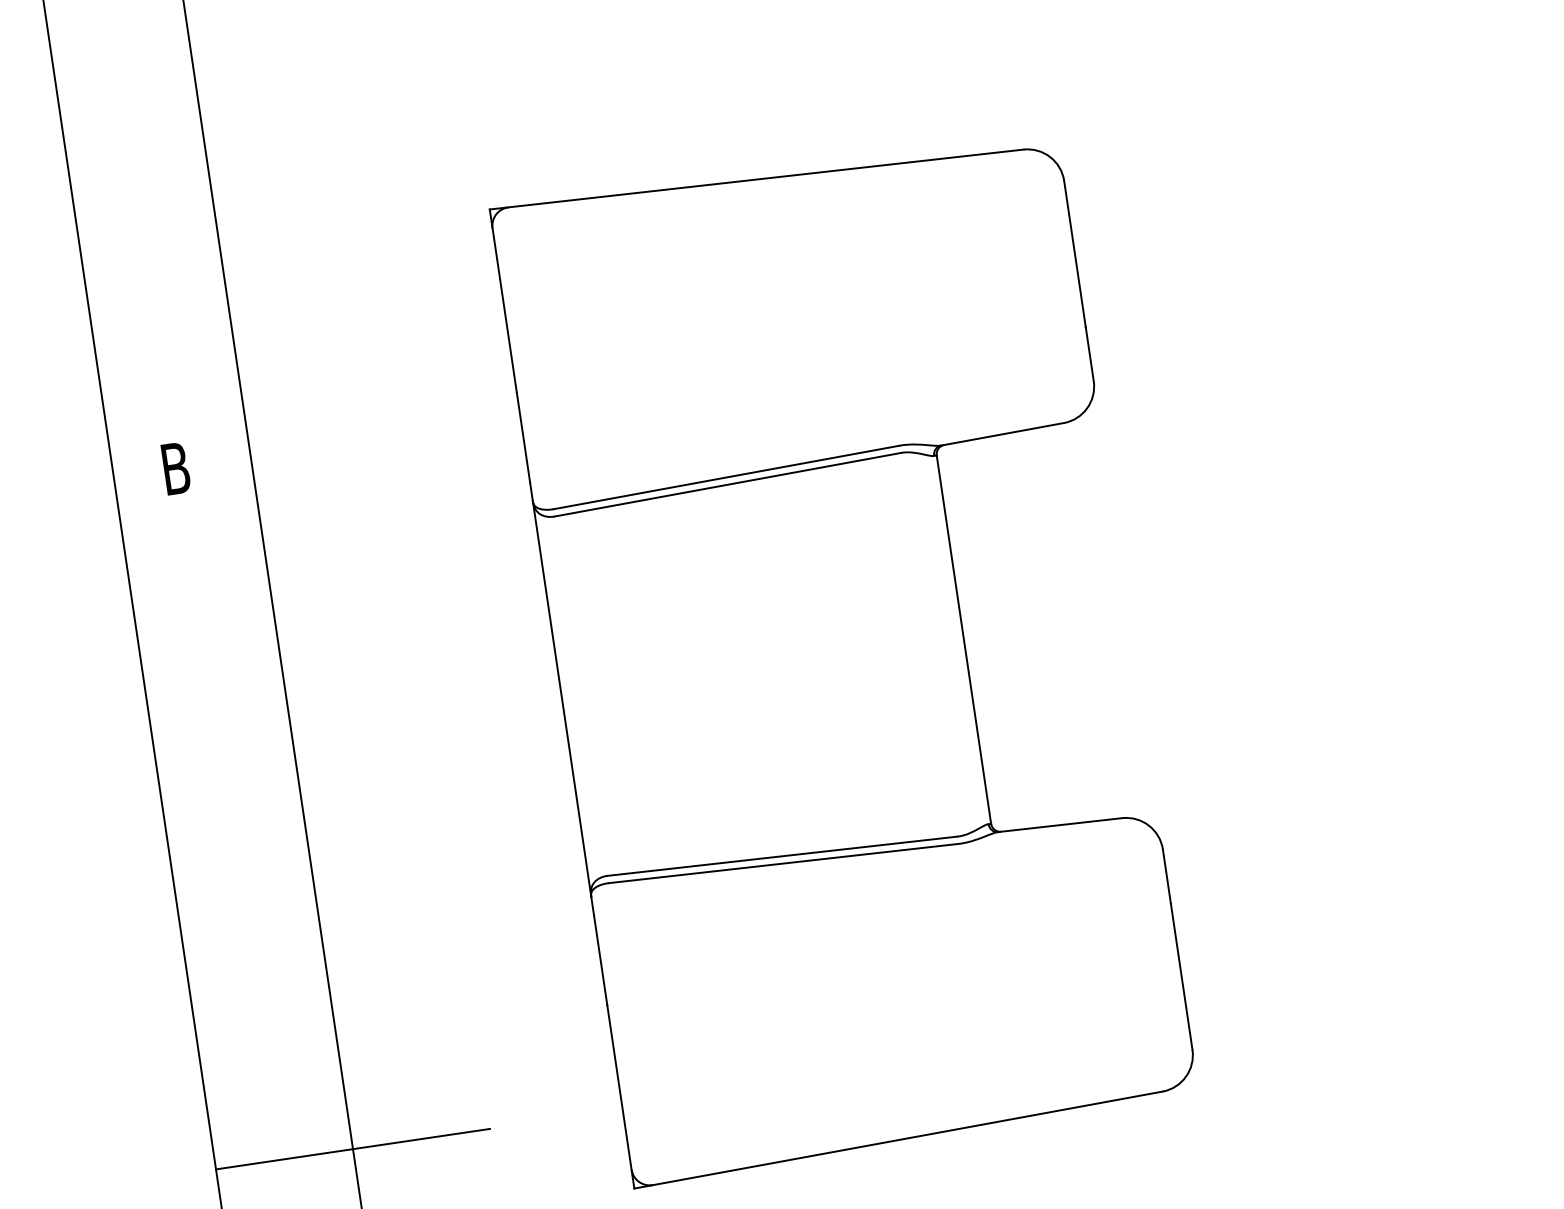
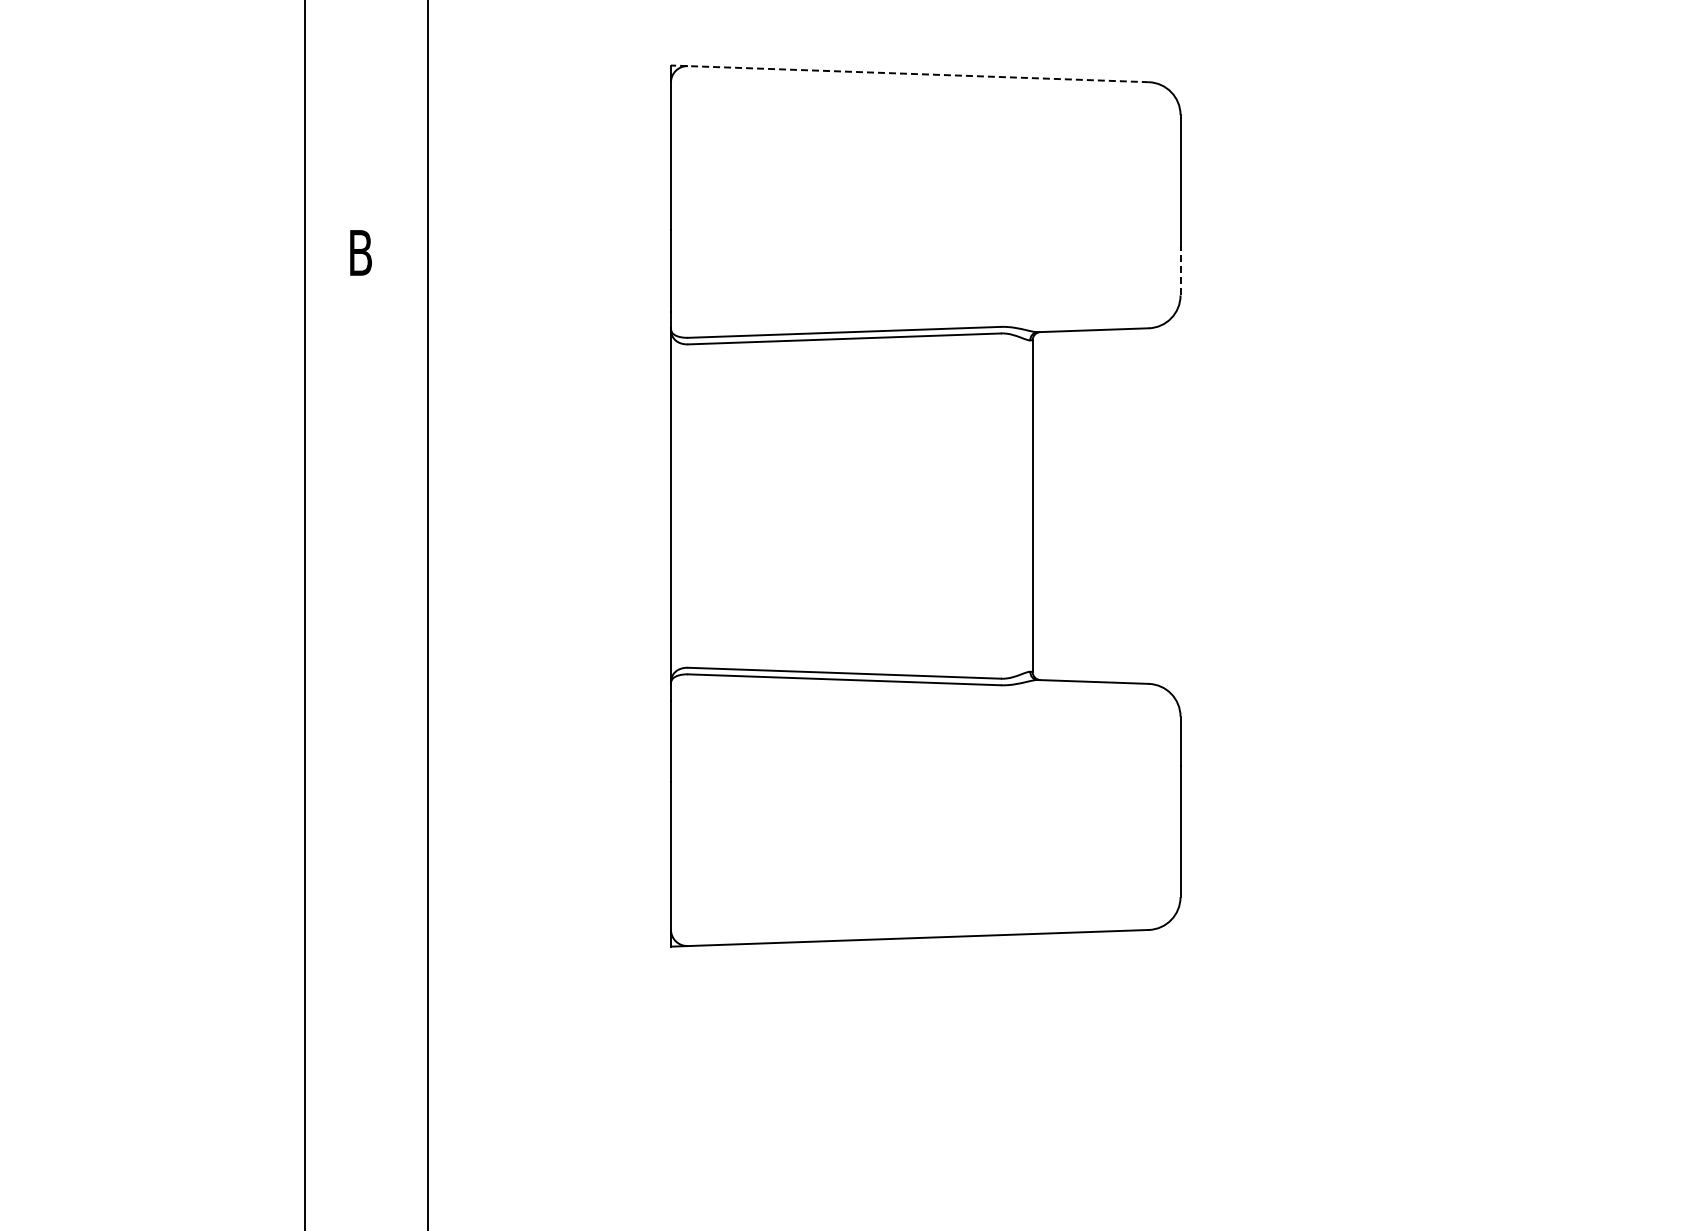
line: (756, 179) -> (909, 73), solid -> dashed
line: (1089, 353) -> (1180, 270), solid -> dashed
line: (352, 1149) -> (427, 875), removed

